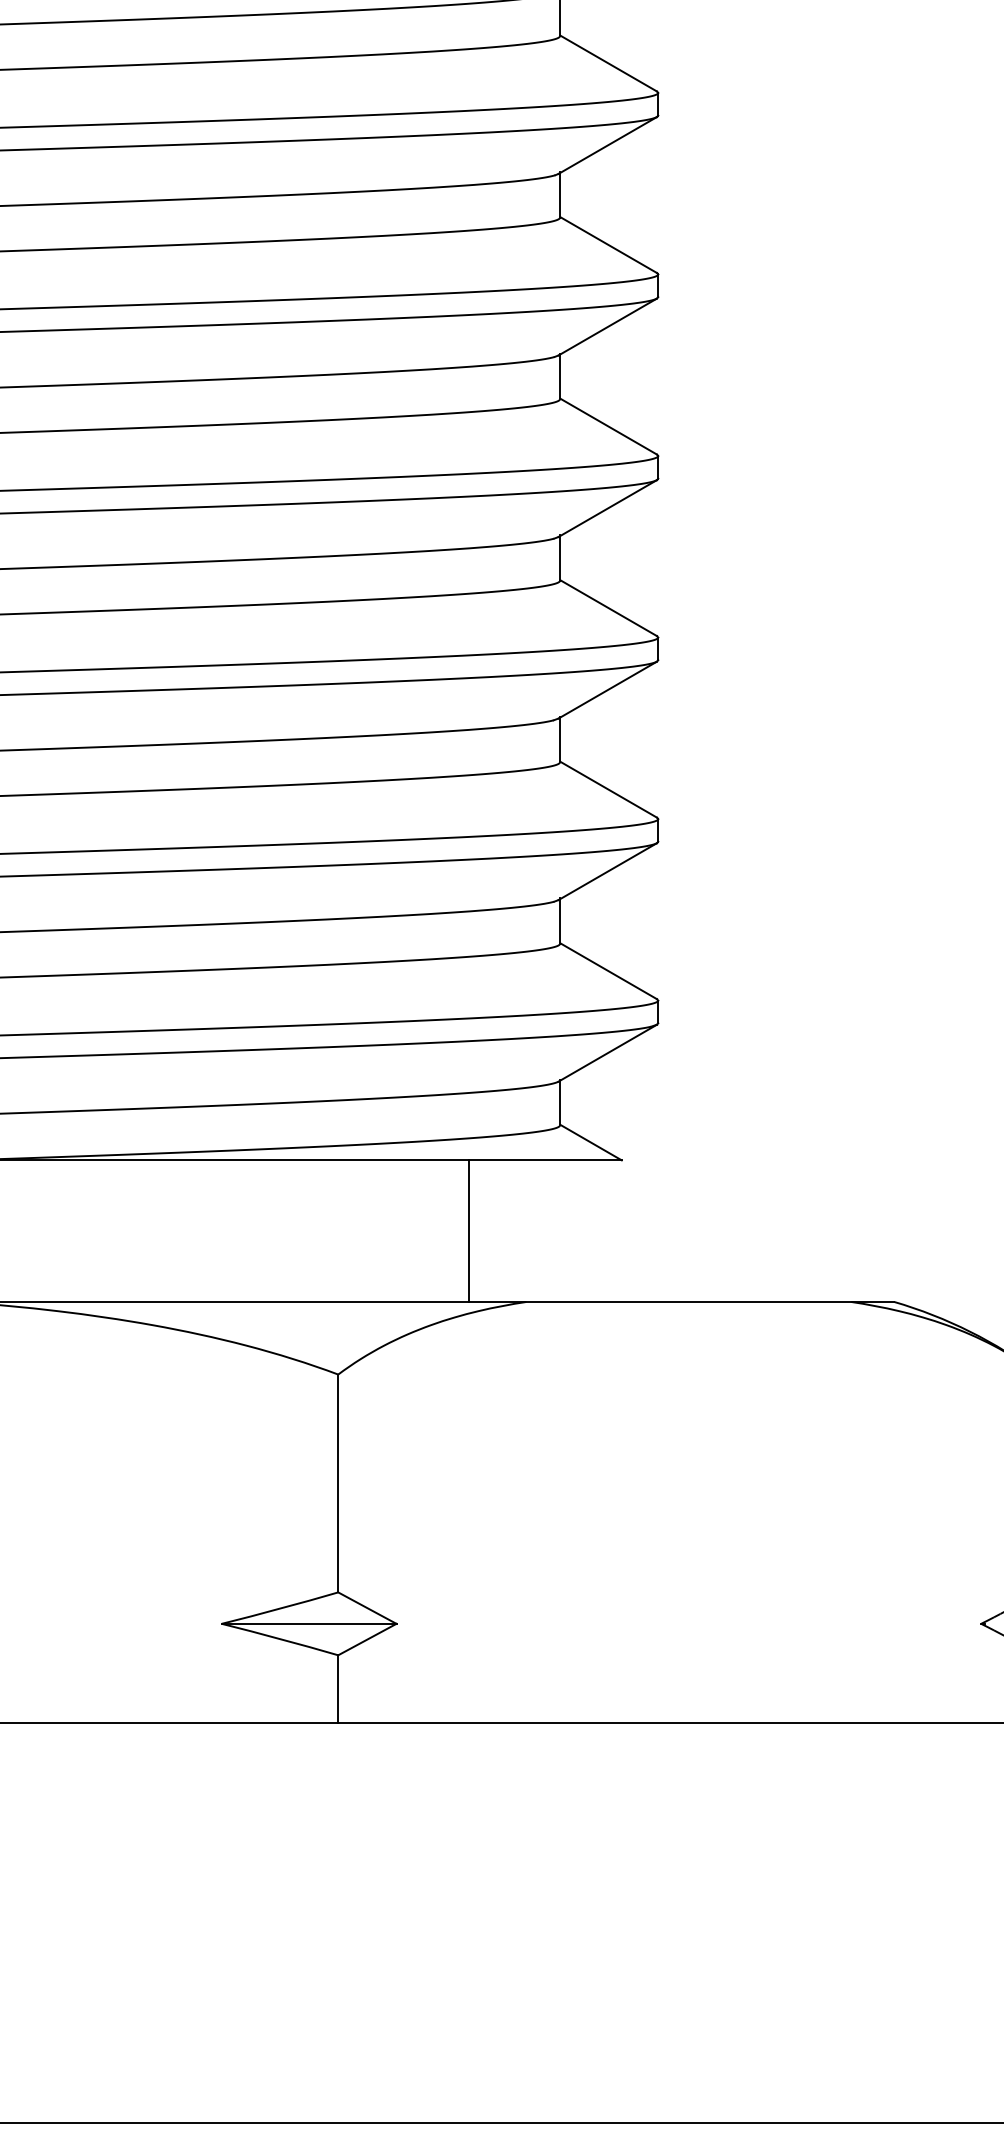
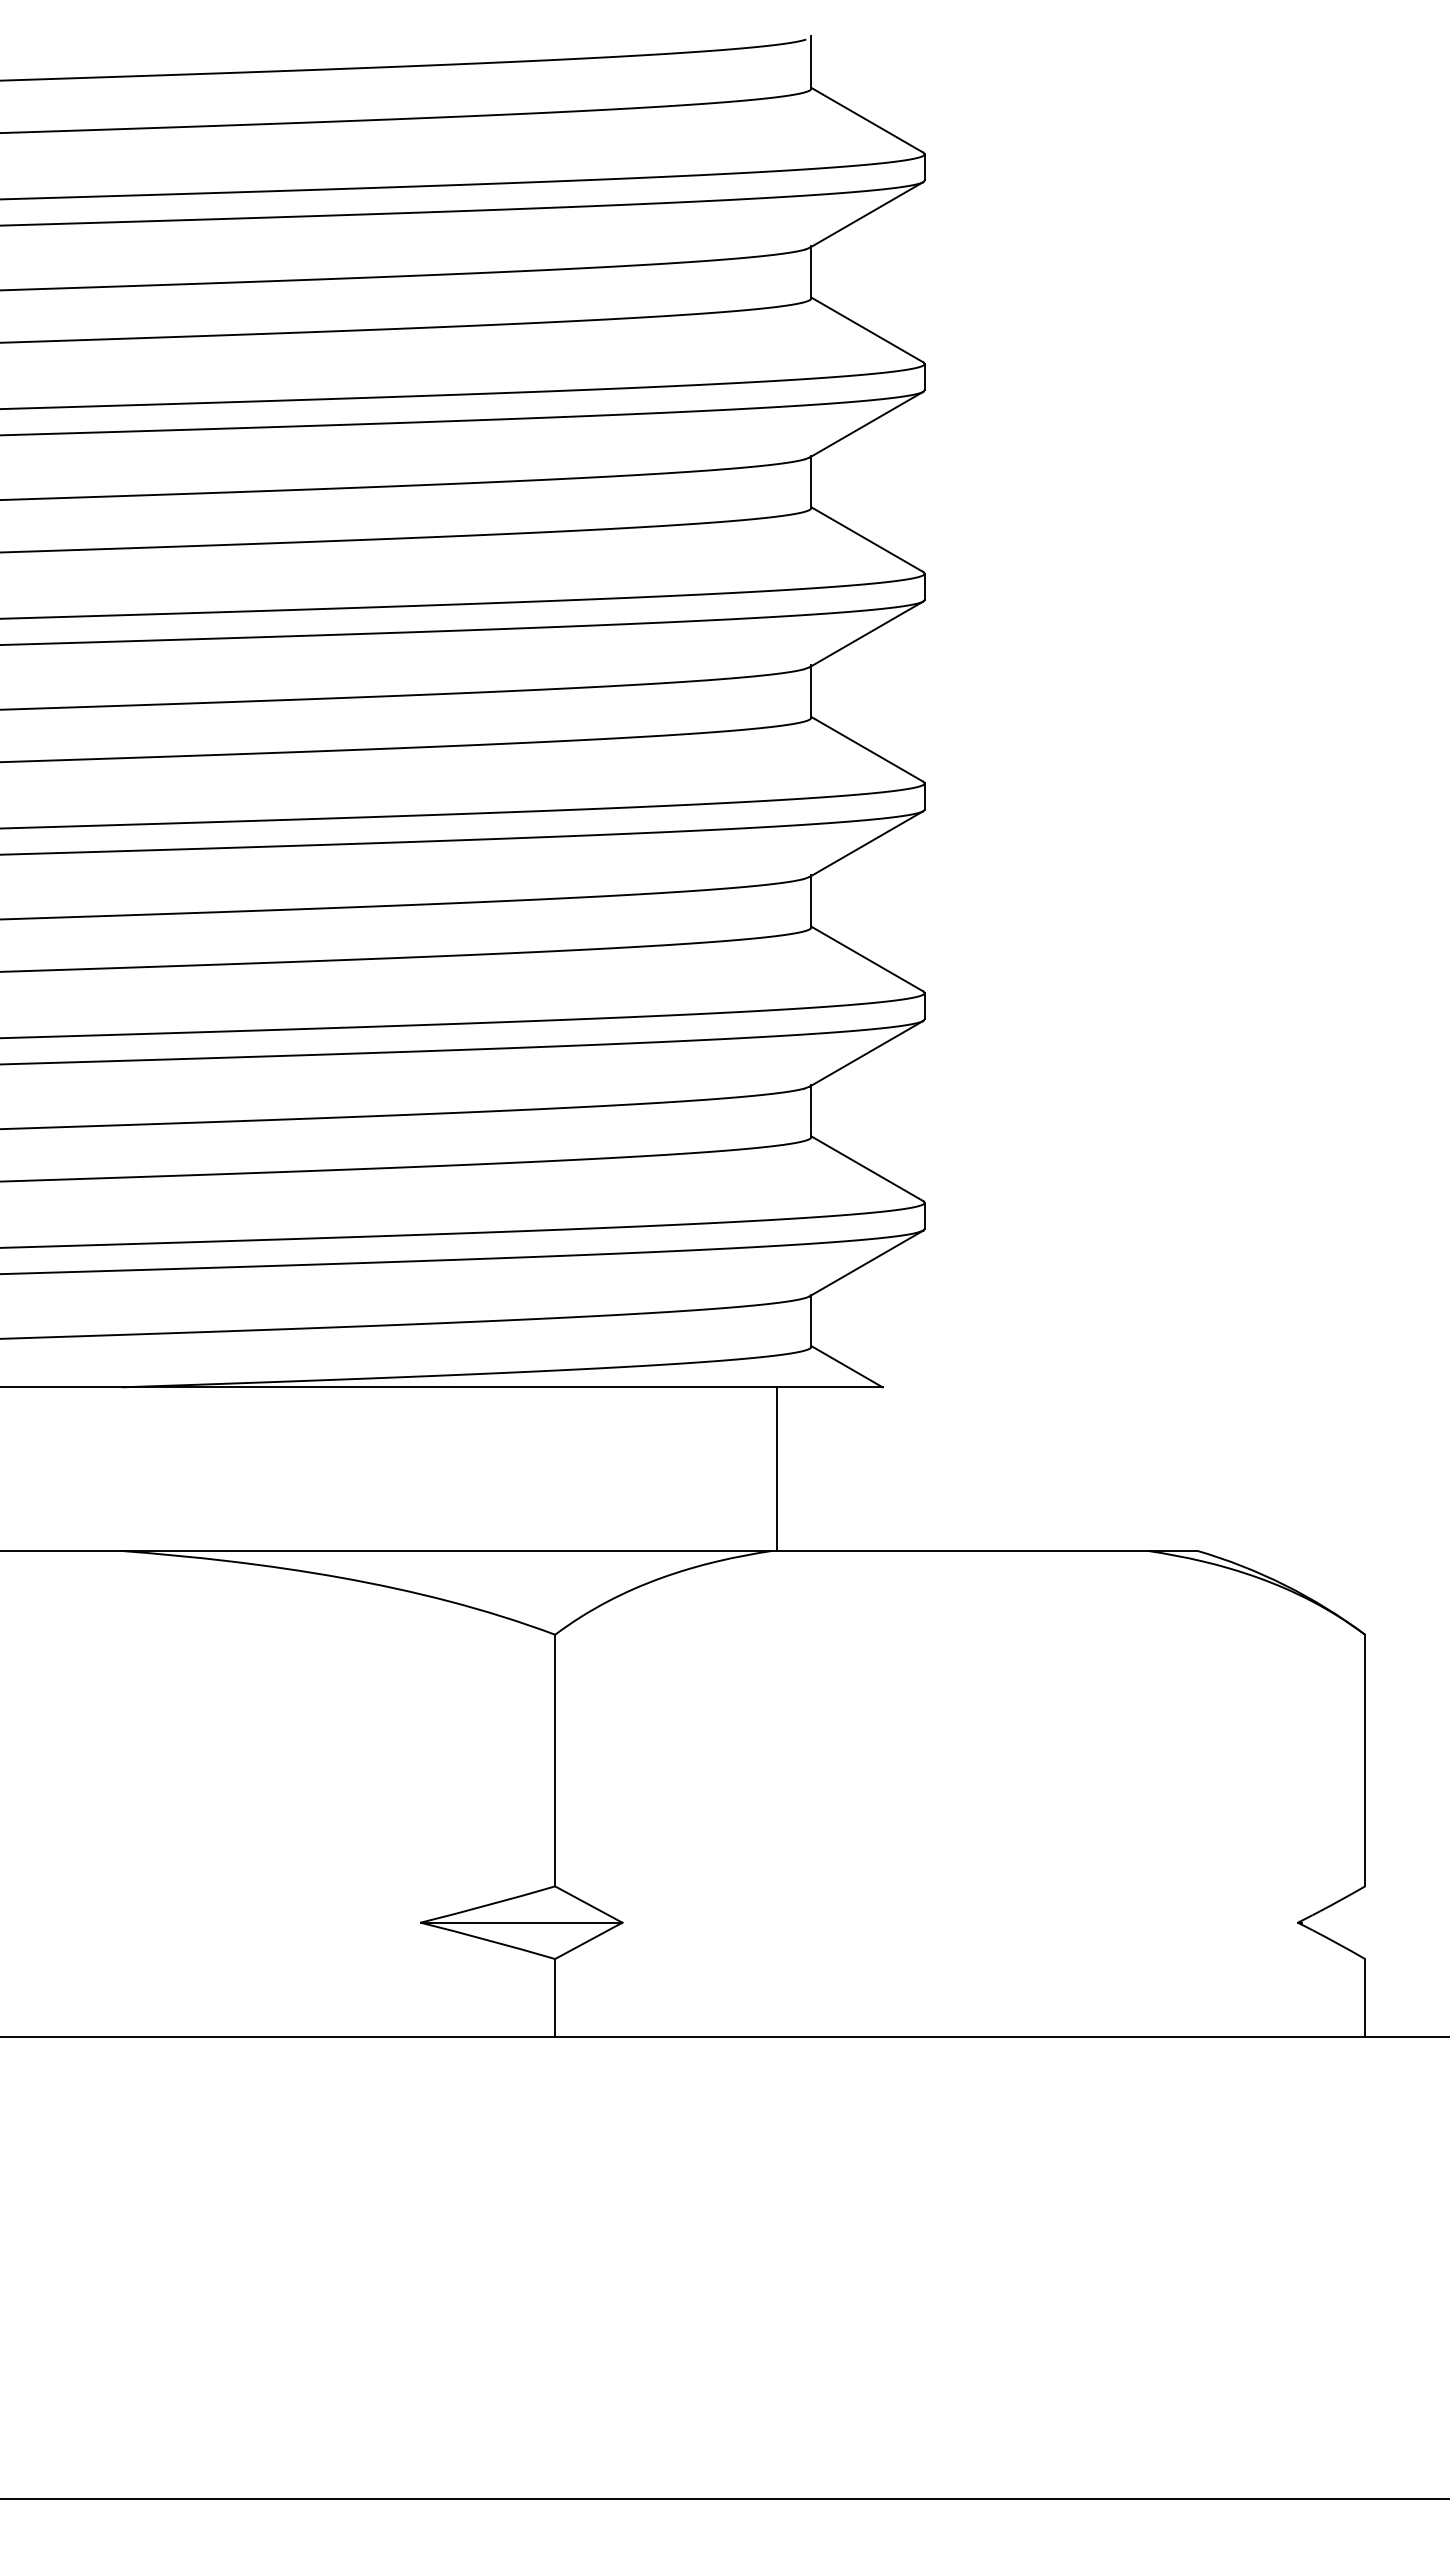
line: (468, 1230) -> (776, 1468), moved

